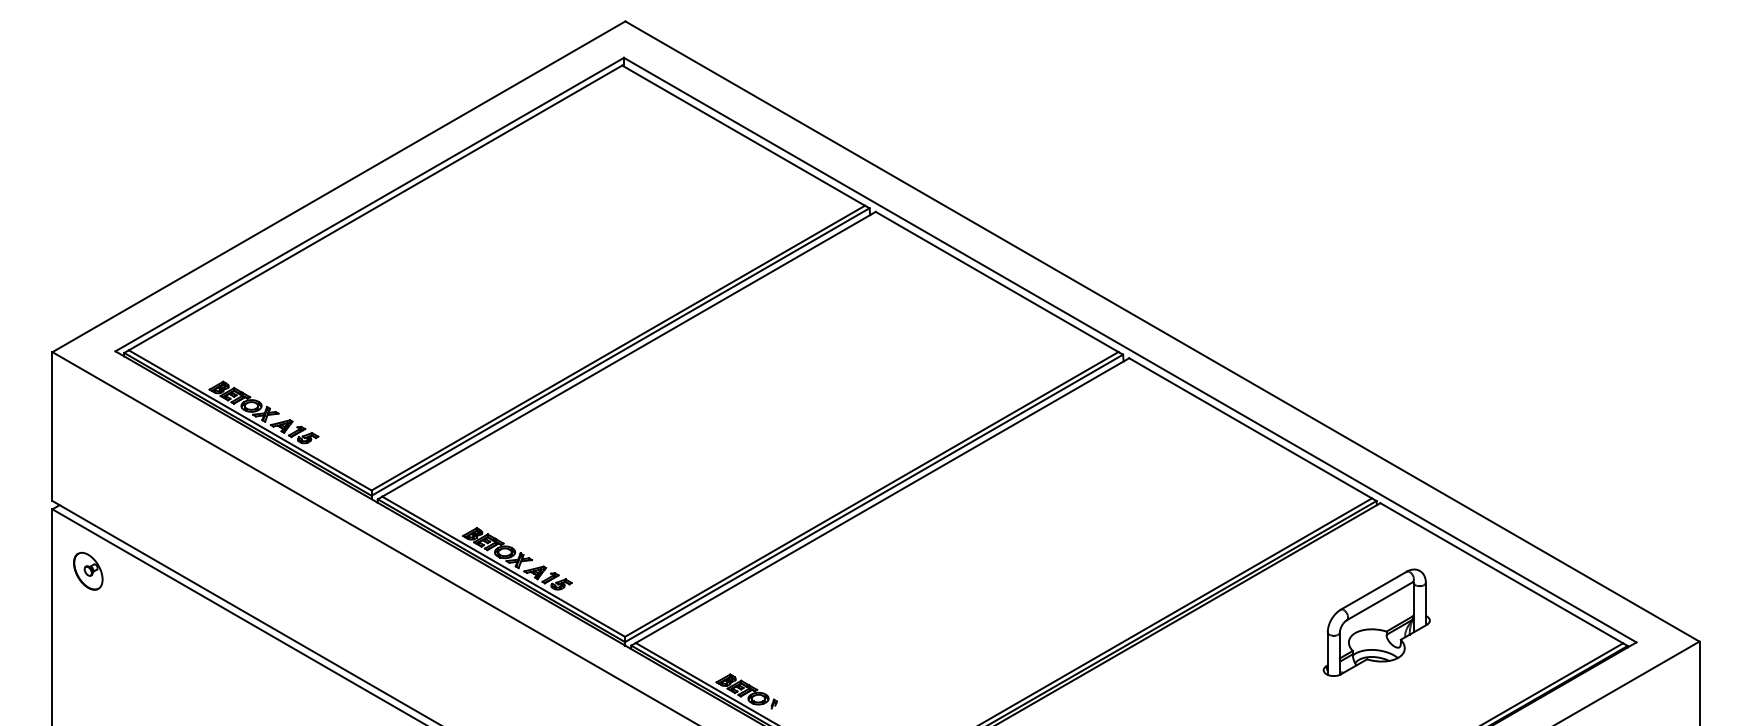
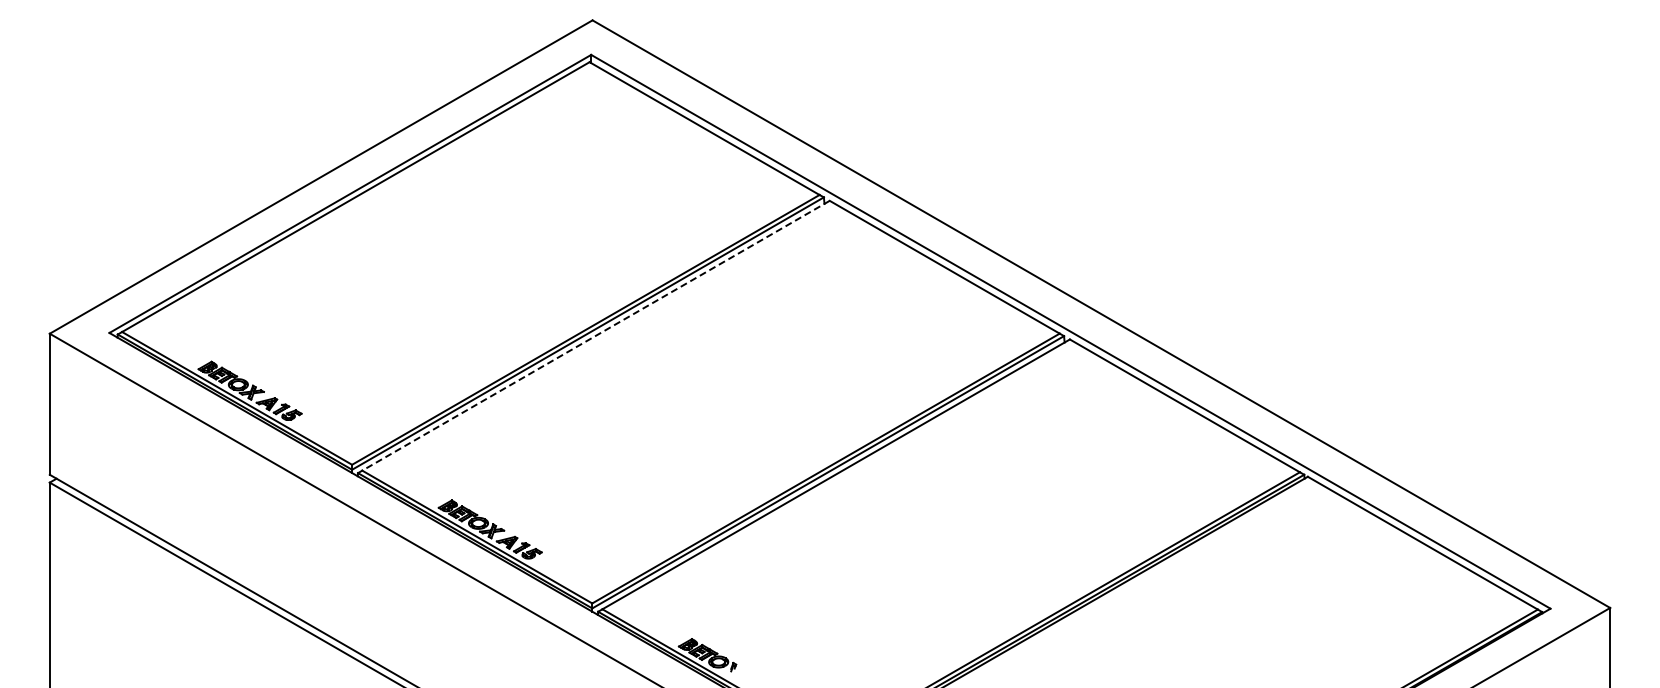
line: (629, 354) -> (596, 335), solid -> dashed
part: (88, 570) -> (83, 540), removed
part: (1376, 622) -> (1304, 589), removed

